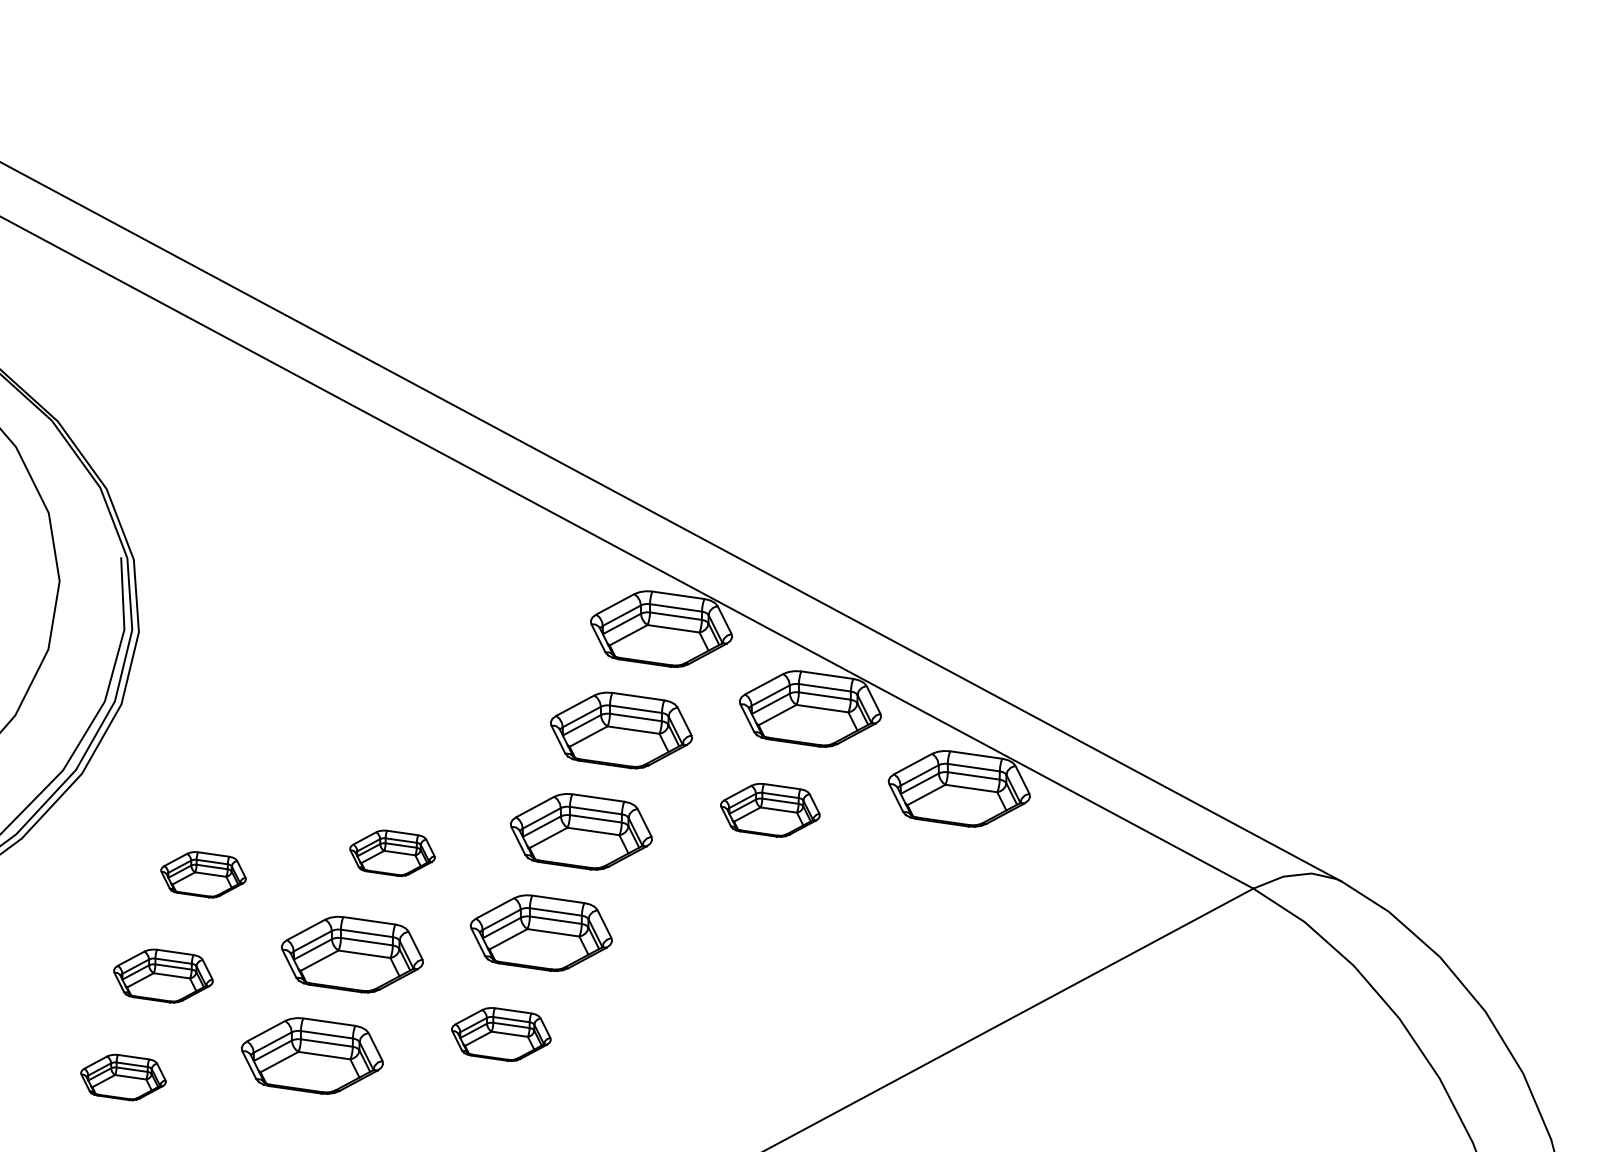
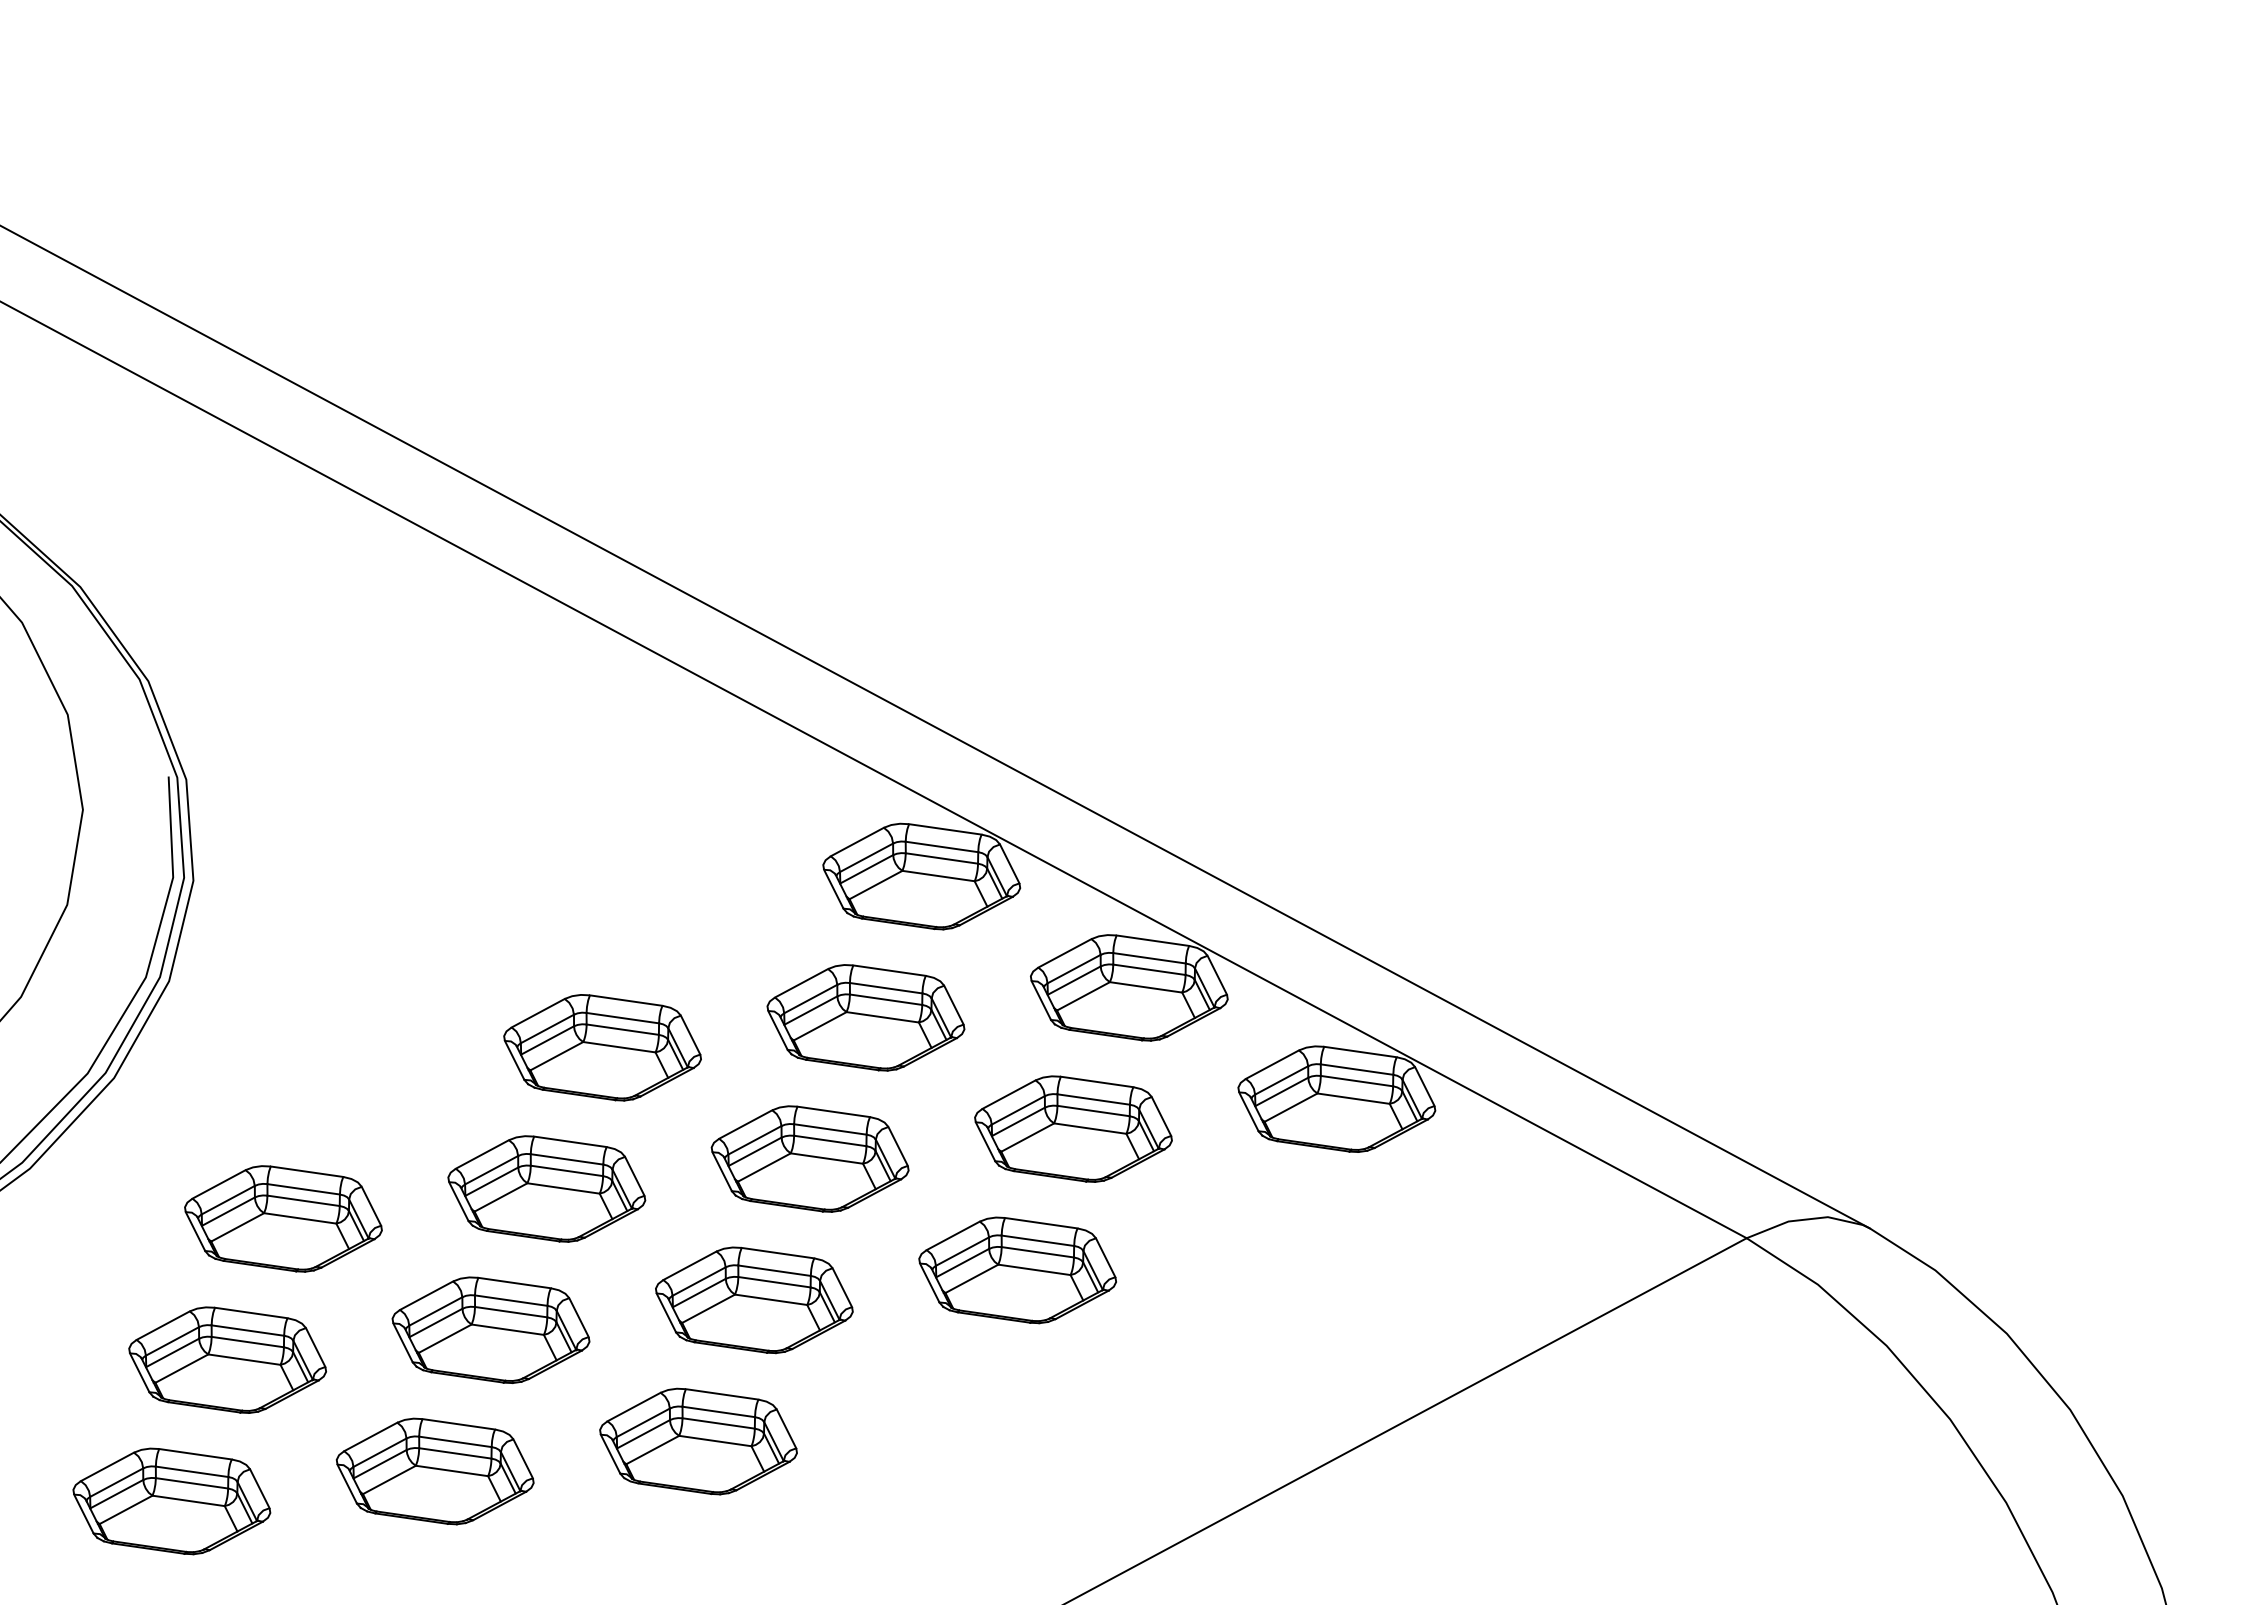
part: (432, 751) -> (602, 1047), added
part: (770, 809) -> (1073, 1128), size x1.43
part: (392, 852) -> (546, 1188), size x1.67
part: (203, 874) -> (283, 1218), size x1.67
part: (730, 911) -> (1017, 1270), added
part: (163, 975) -> (227, 1359), size x1.43
part: (501, 1034) -> (698, 1441), size x1.43
part: (123, 1077) -> (171, 1501), size x1.67

